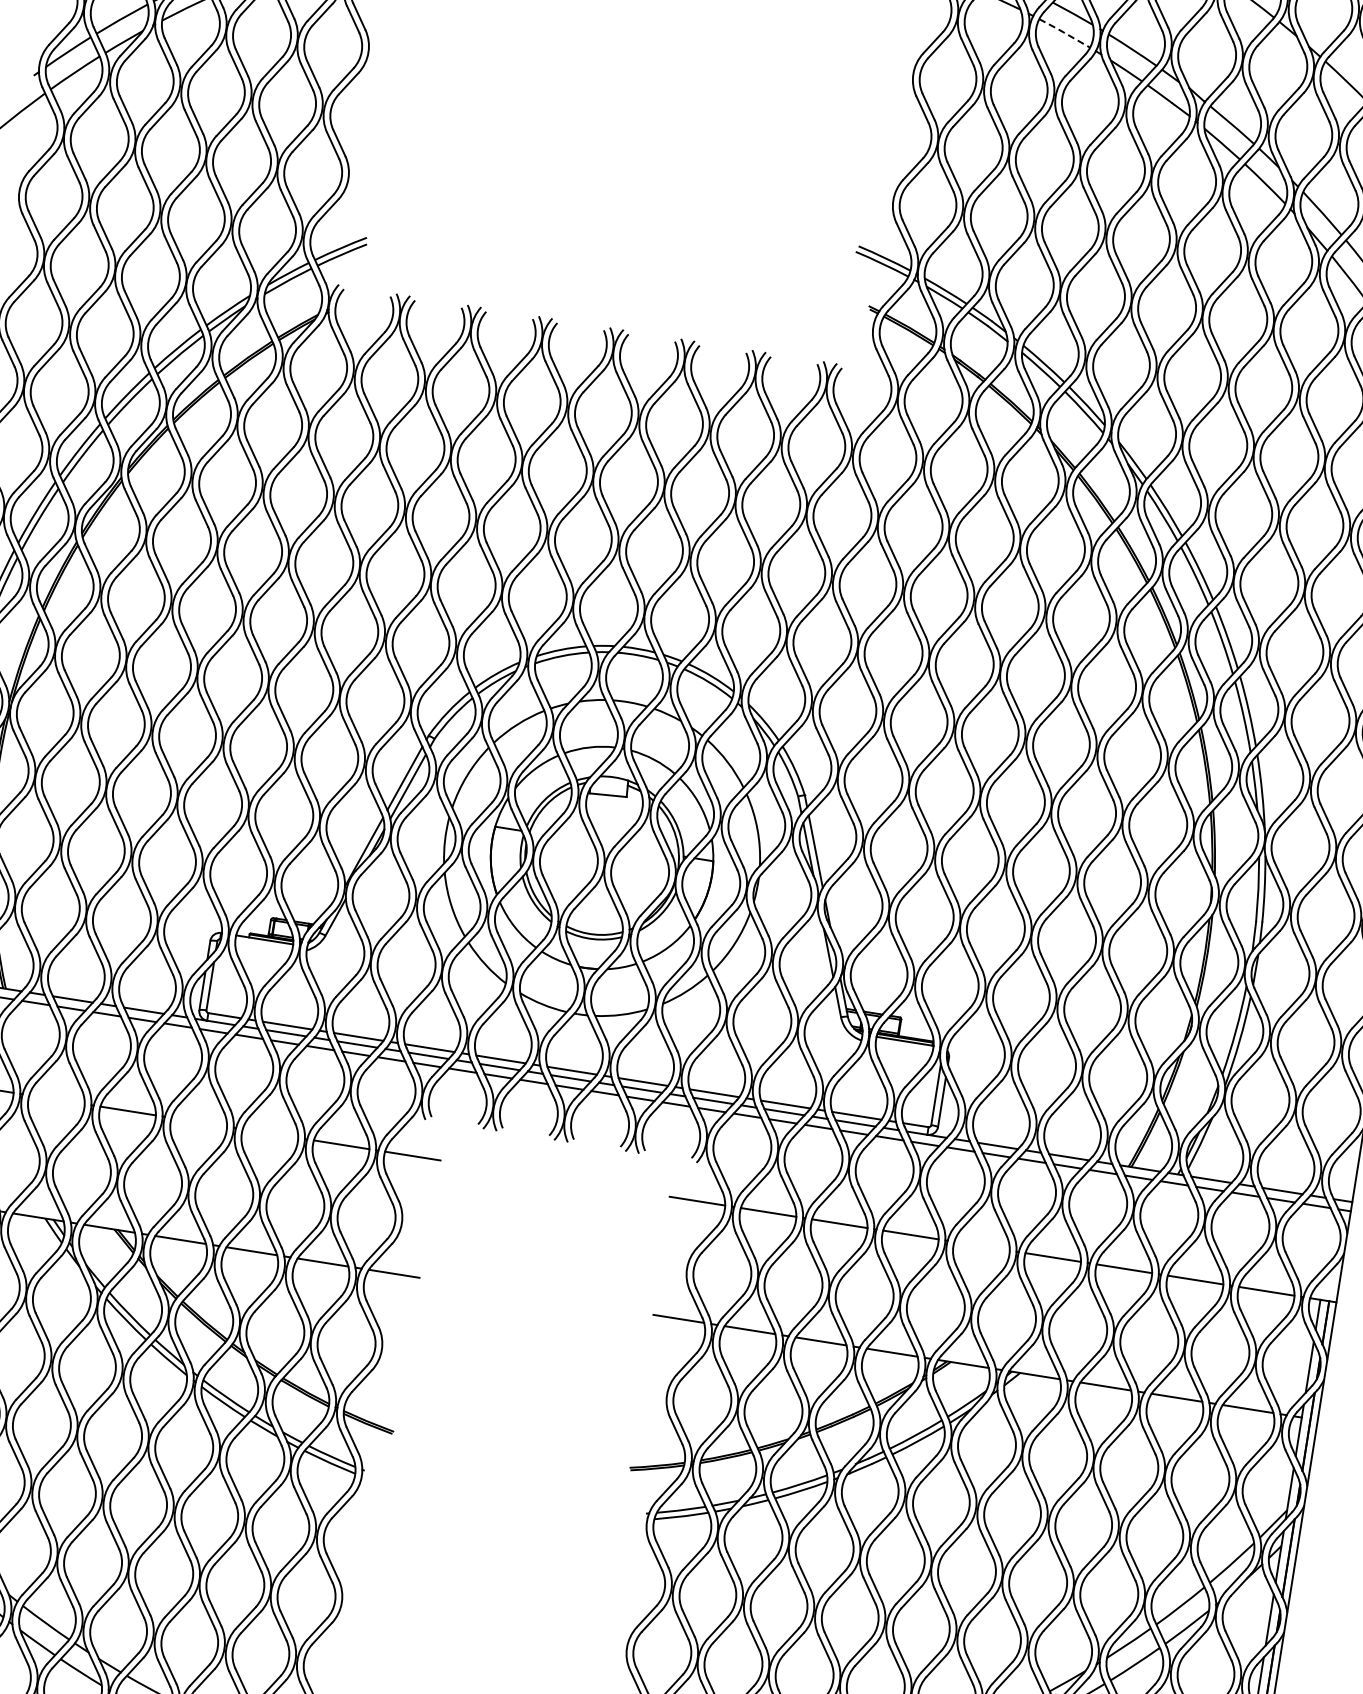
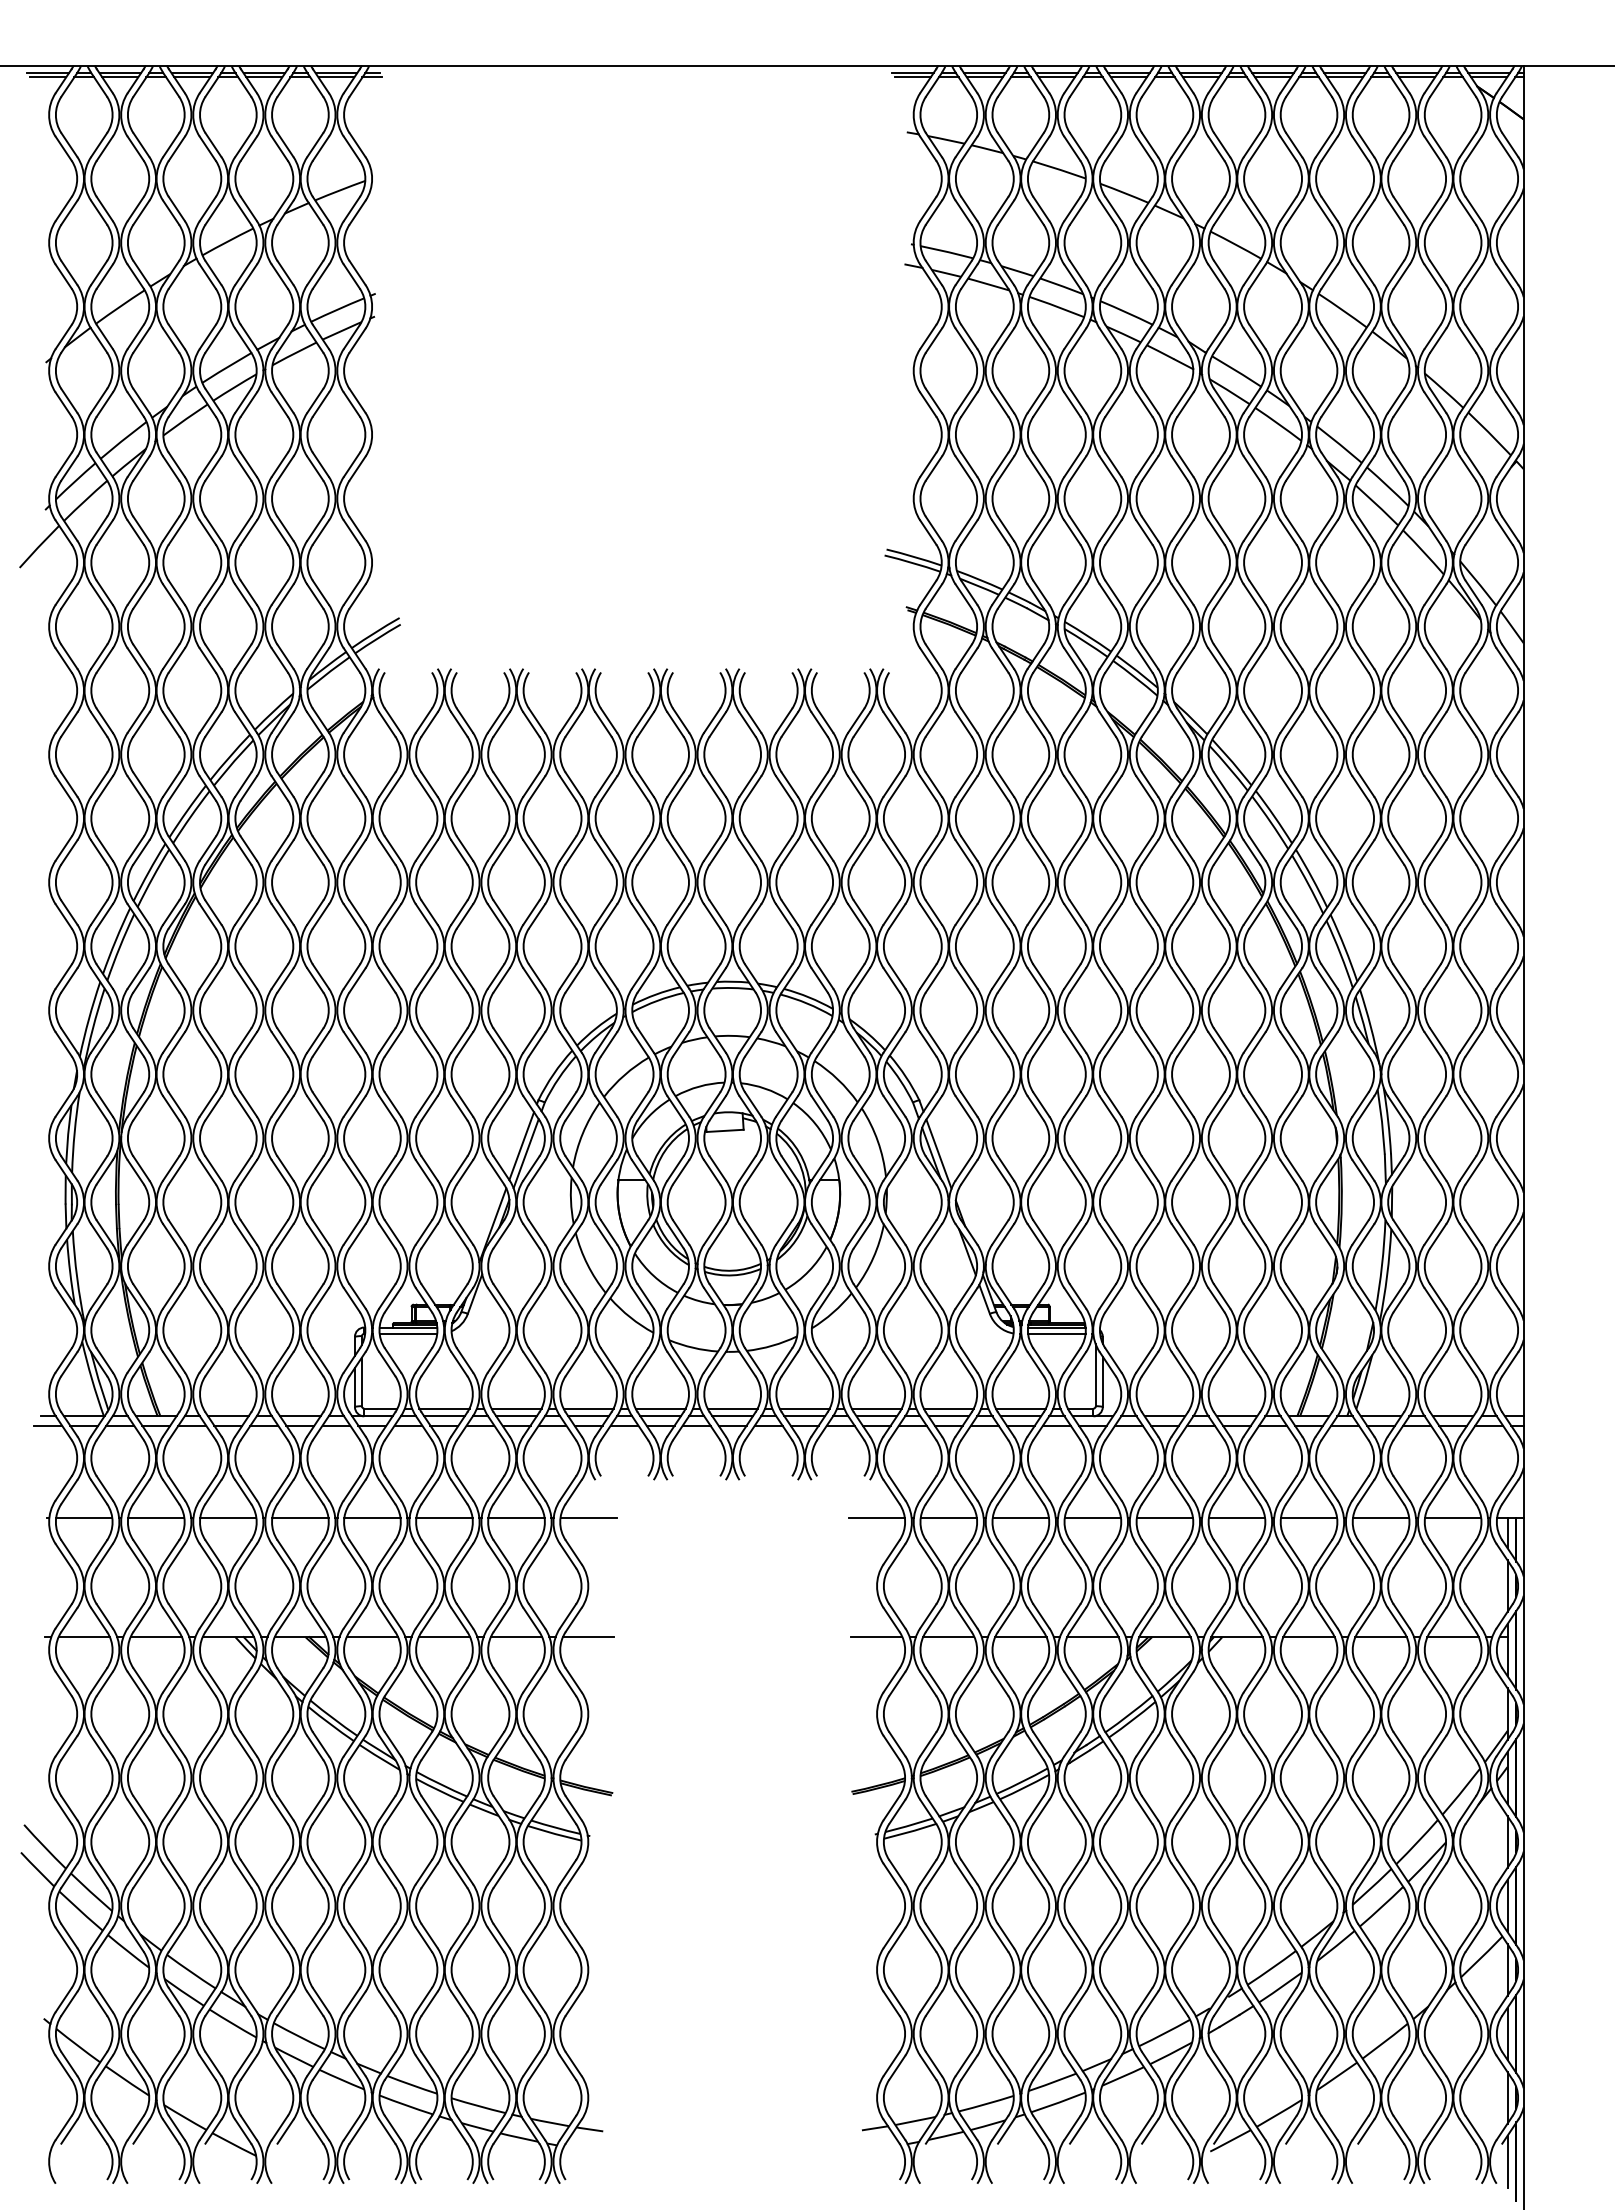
line: (1064, 32) -> (1056, 306), dashed -> solid
line: (263, 945) -> (408, 1333), added
line: (903, 1047) -> (1056, 1333), added
line: (57, 1099) -> (228, 1517), added
line: (199, 1121) -> (372, 1517), added
line: (270, 1133) -> (444, 1517), added
line: (981, 1245) -> (1164, 1517), added

